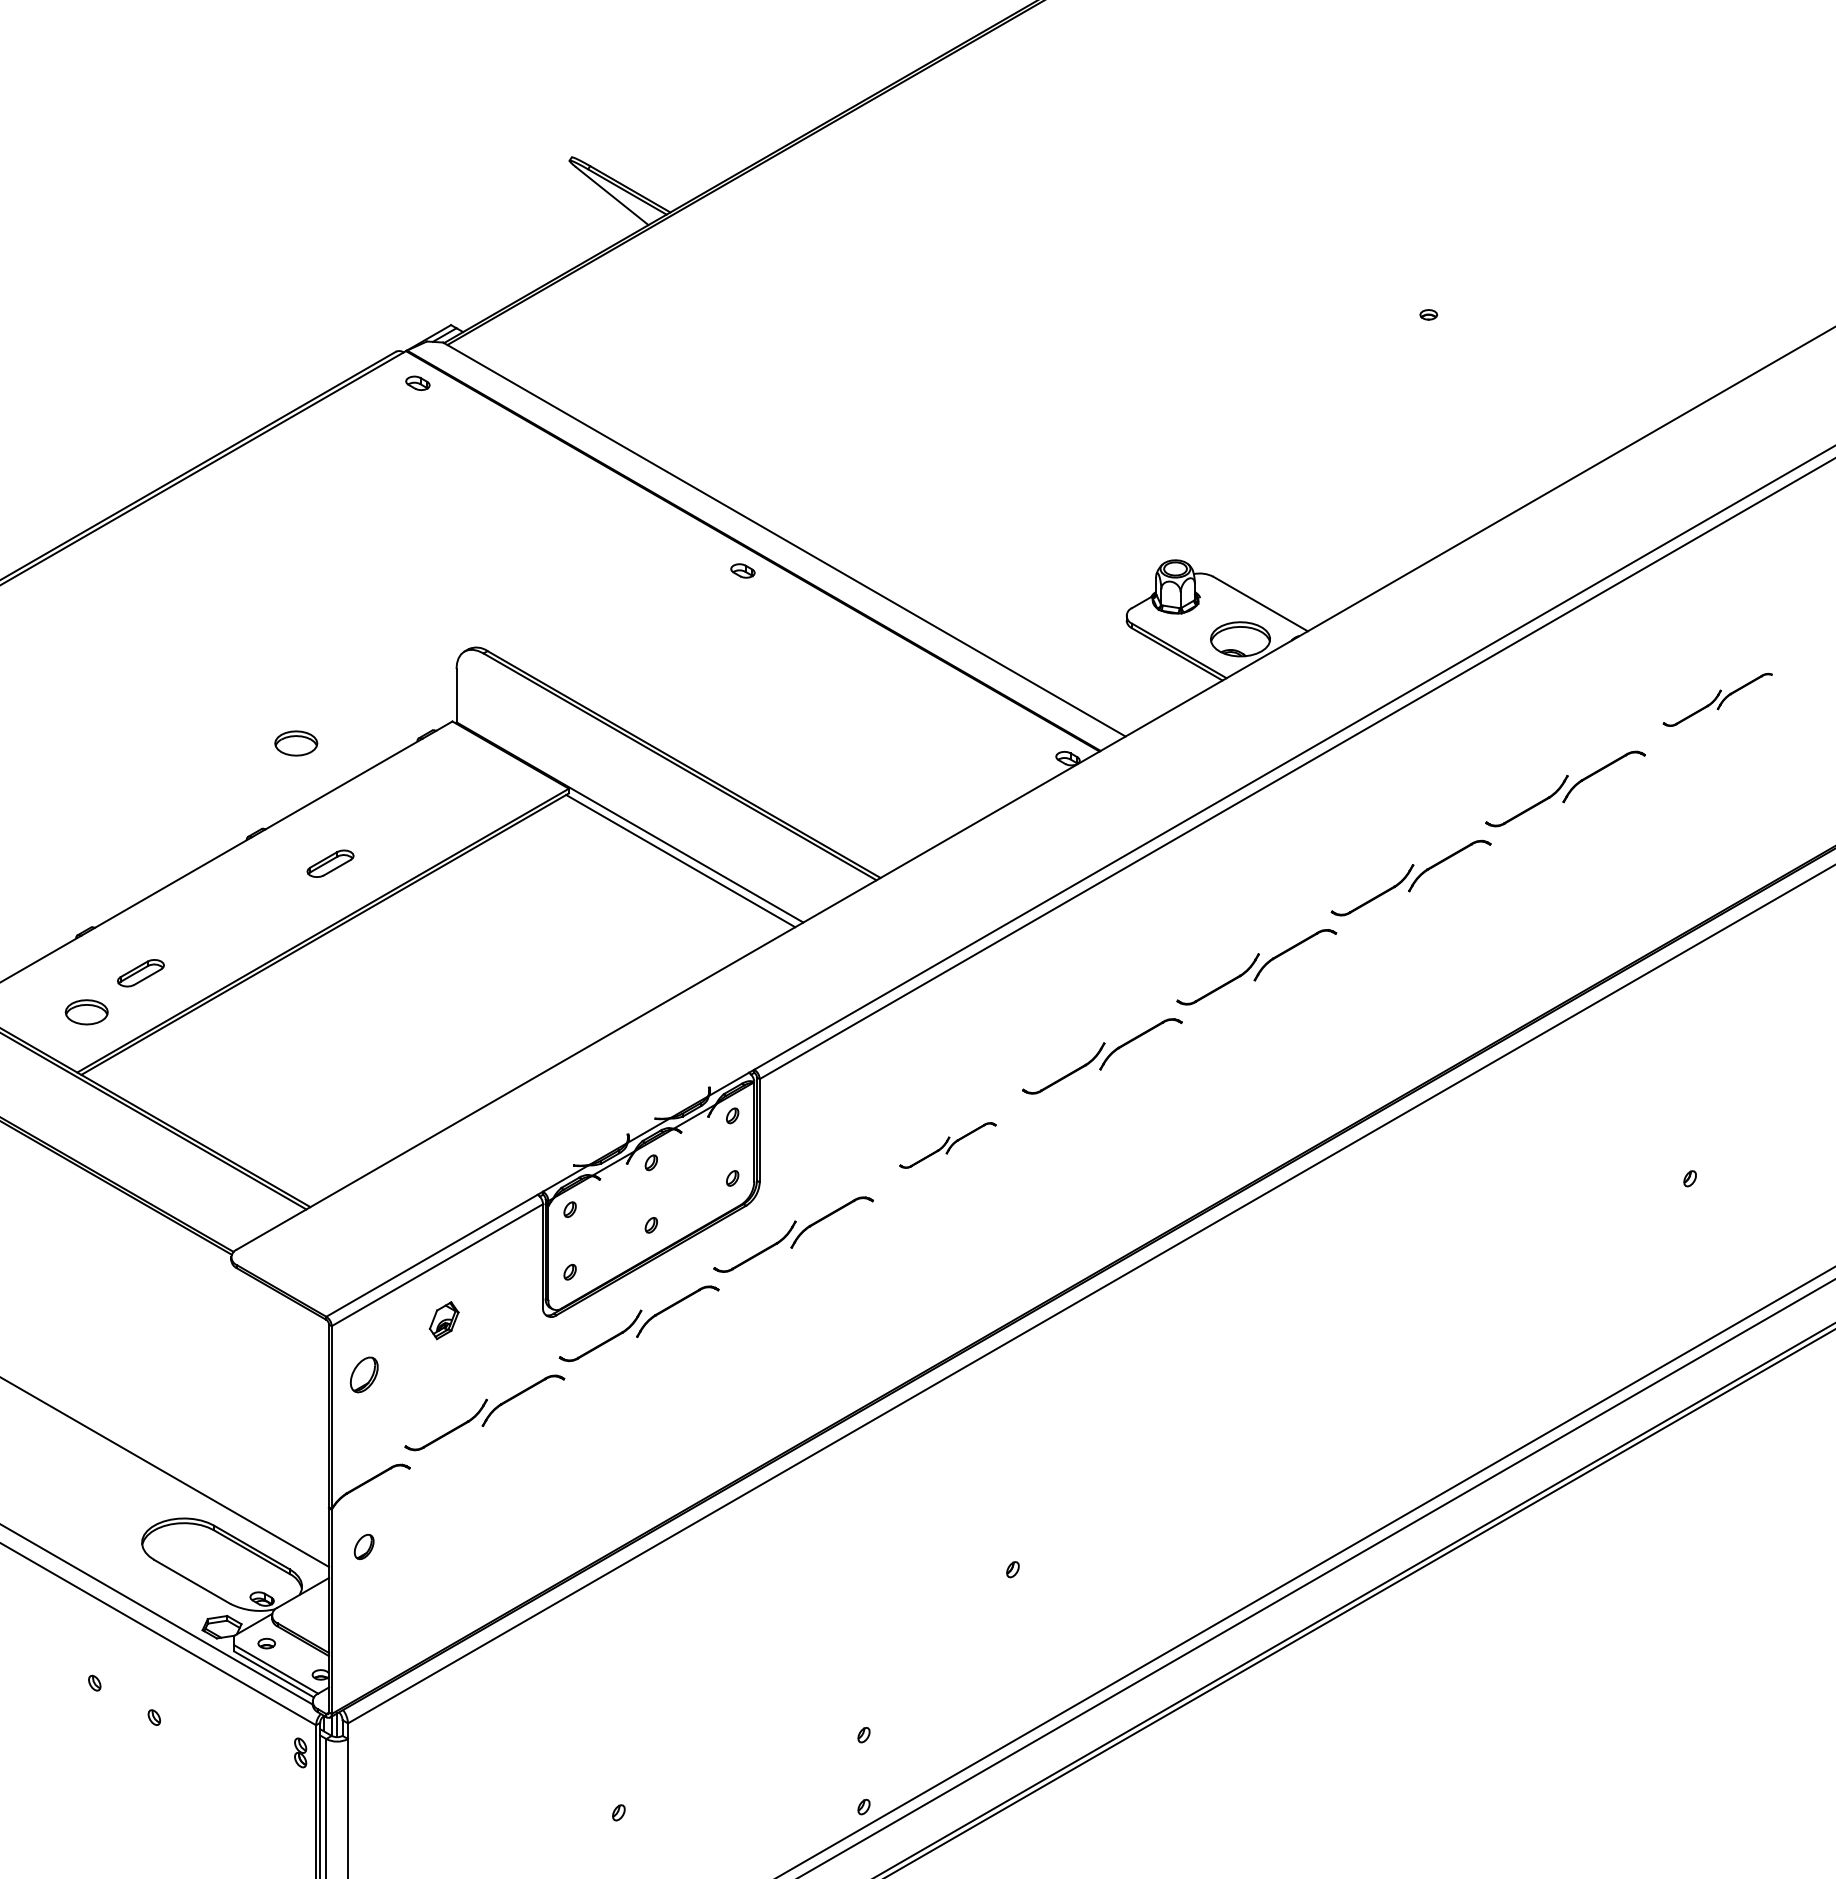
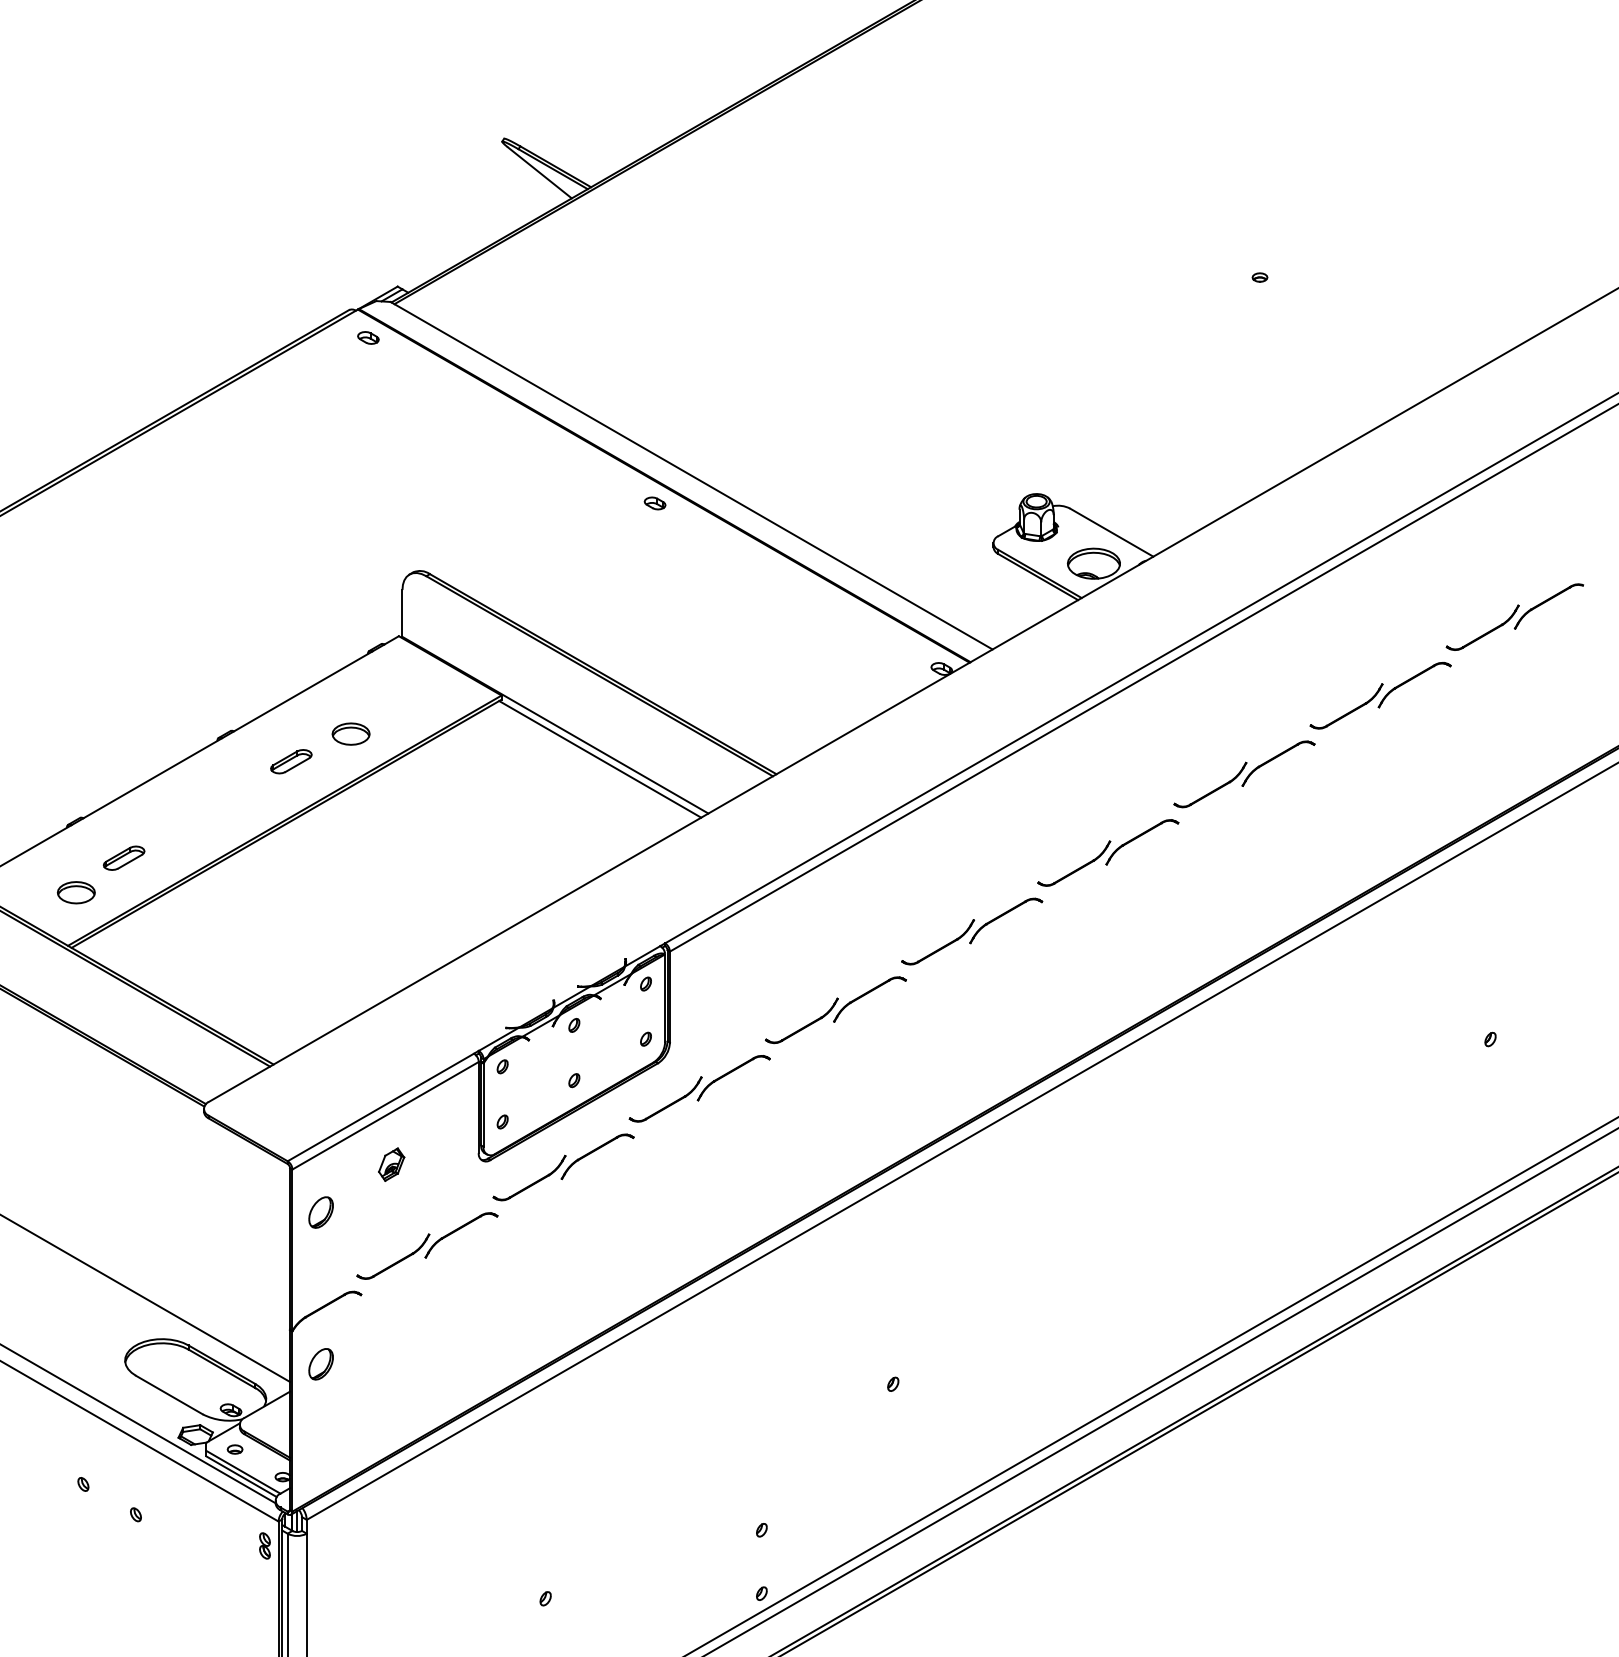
part: (1717, 699) -> (1514, 616), size x1.43
part: (296, 743) -> (351, 734), moved
part: (947, 1145) -> (835, 1010), size x1.67
part: (363, 1546) -> (320, 1363), size x1.43

